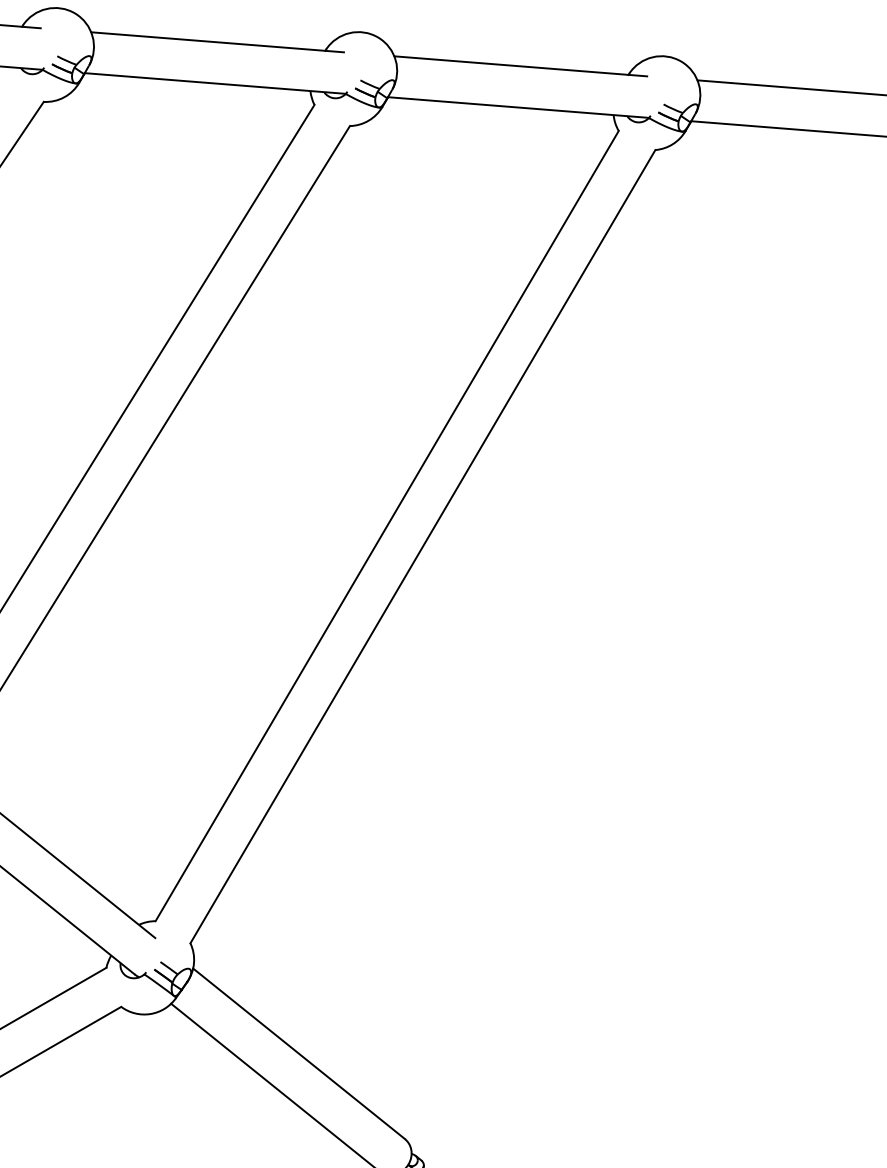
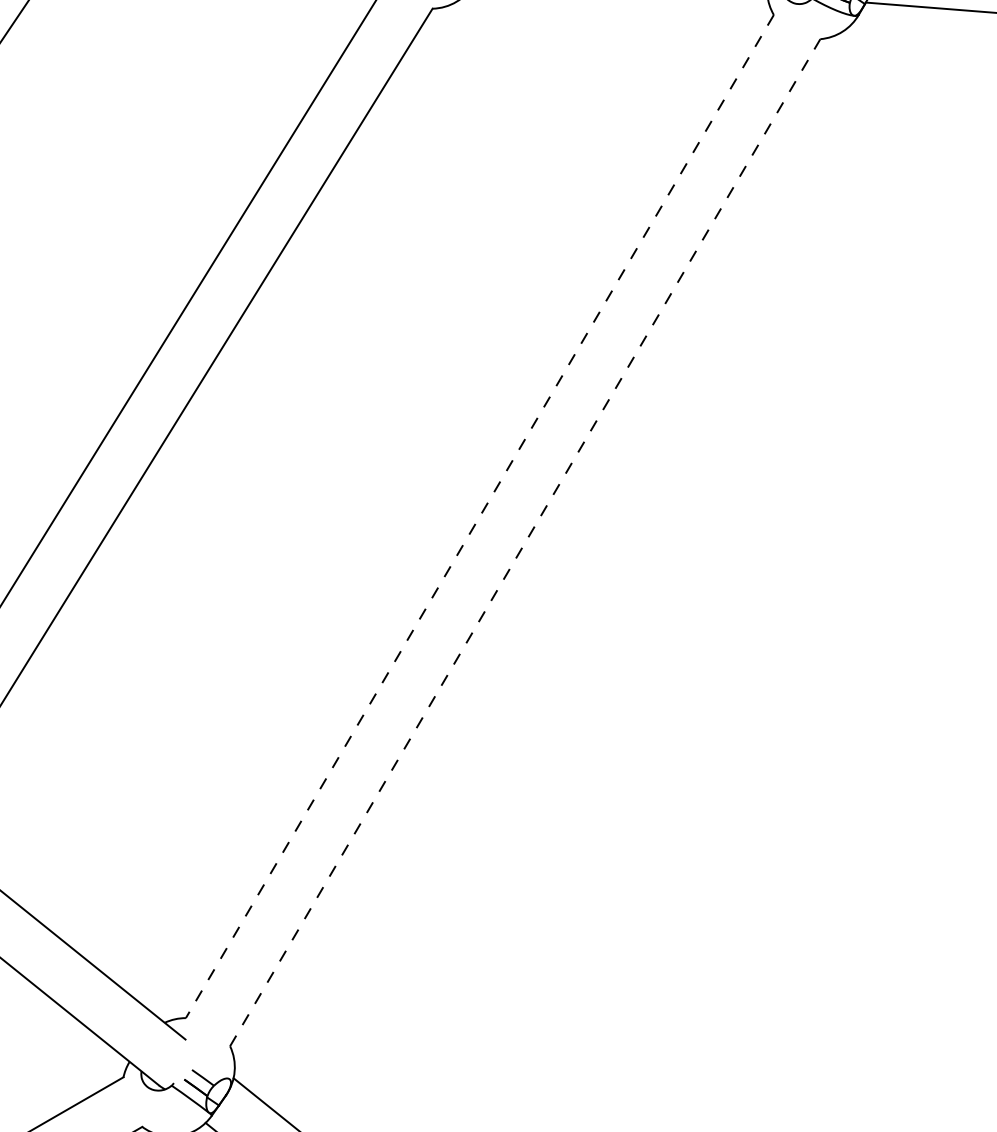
line: (387, 526) -> (480, 517), solid -> dashed
line: (422, 546) -> (524, 542), solid -> dashed

